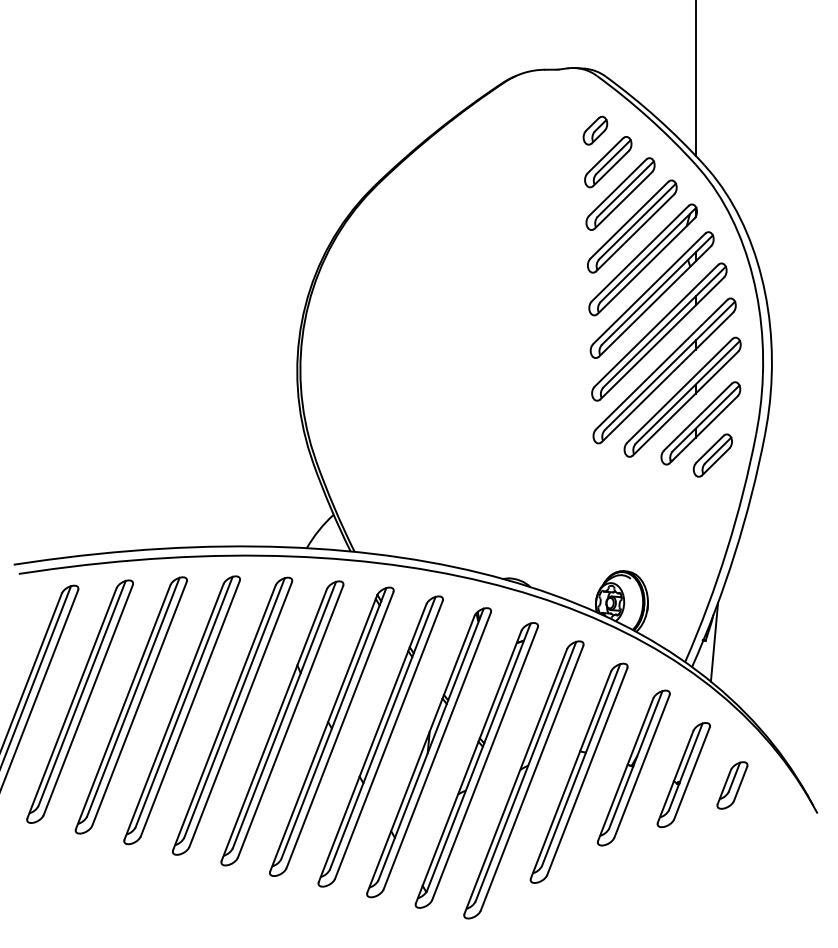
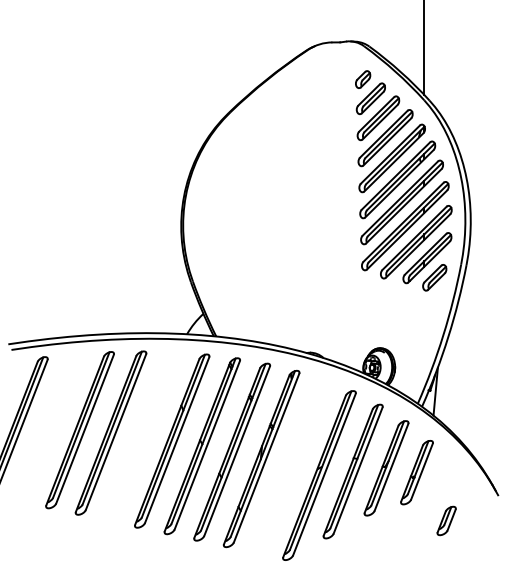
part: (79, 701) -> (48, 427), removed
part: (232, 715) -> (141, 436), removed
part: (476, 765) -> (290, 466), removed
part: (732, 784) -> (446, 520), moved

